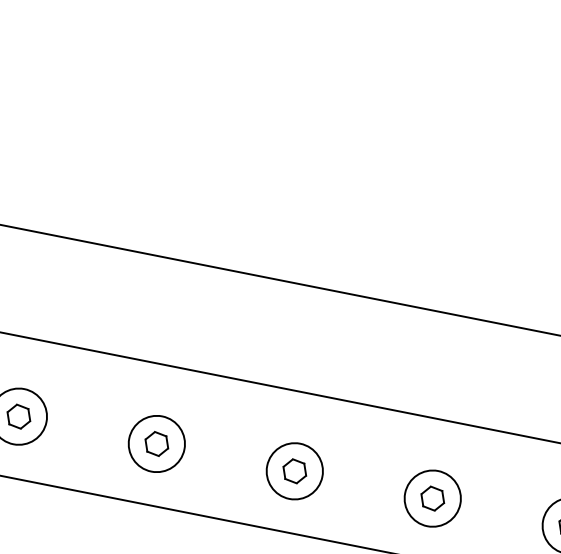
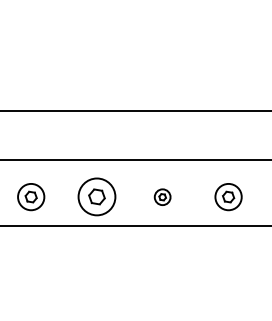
part: (155, 444) -> (96, 197), size x1.4
part: (294, 472) -> (162, 197), size x0.6

